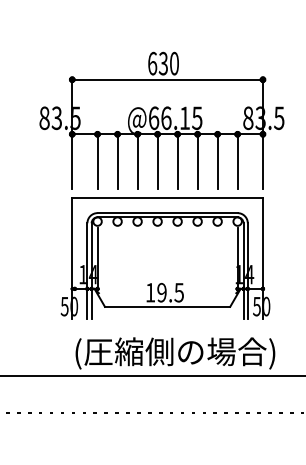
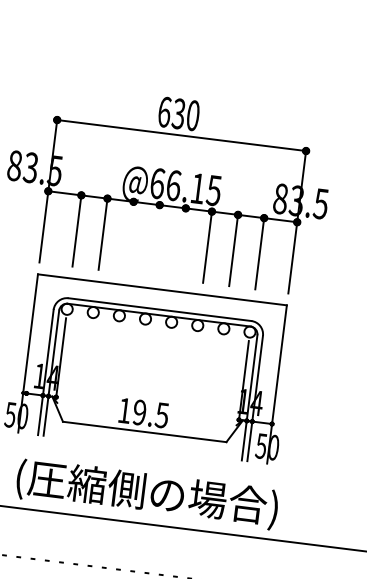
line: (137, 161) -> (129, 237), removed
line: (157, 161) -> (155, 240), removed
line: (177, 161) -> (181, 243), removed

